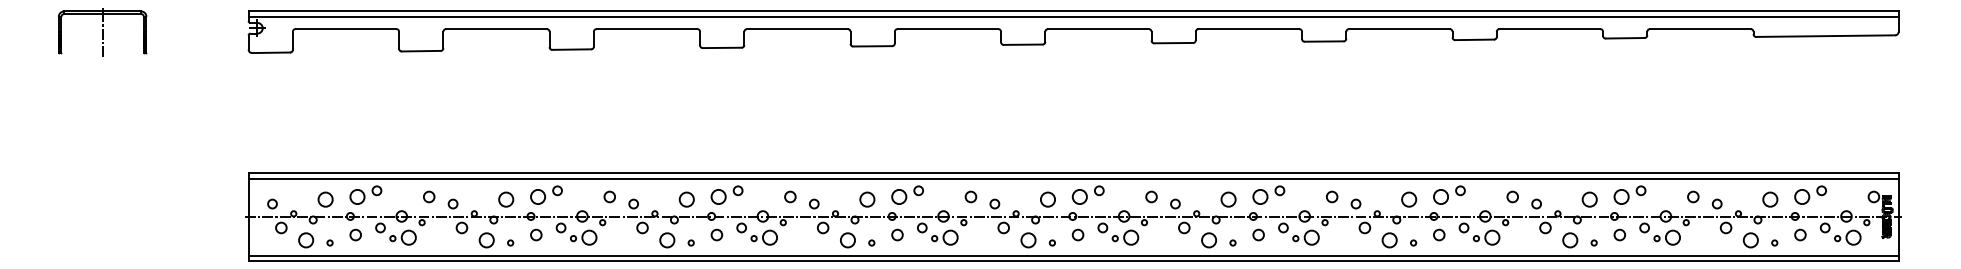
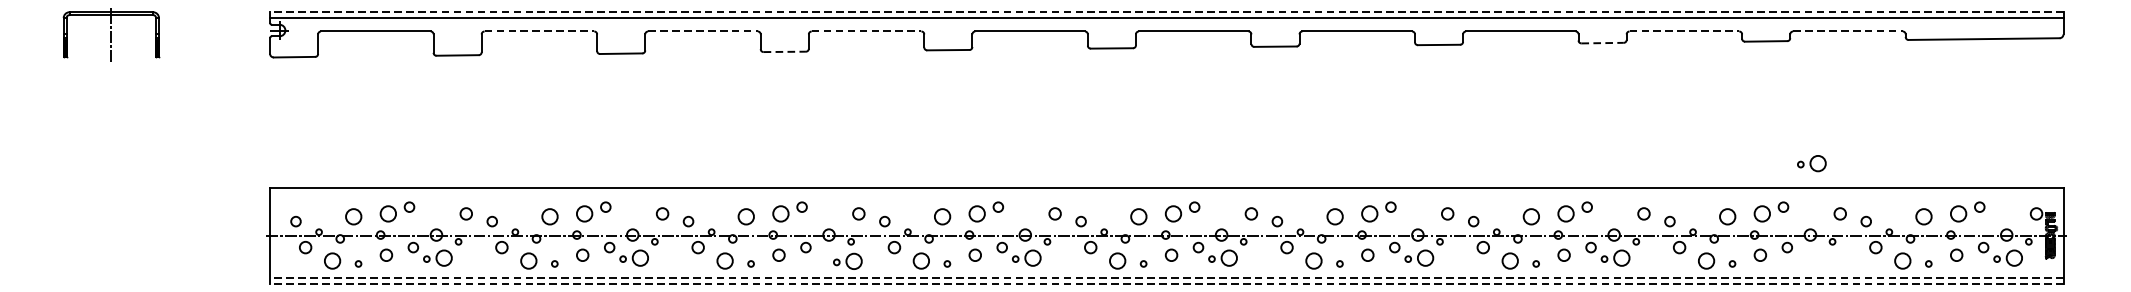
line: (1073, 11) -> (1166, 12), solid -> dashed
line: (496, 29) -> (539, 31), solid -> dashed
line: (647, 29) -> (703, 31), solid -> dashed
line: (797, 29) -> (866, 31), solid -> dashed
line: (1550, 29) -> (1685, 31), solid -> dashed
line: (1700, 29) -> (1848, 31), solid -> dashed
line: (1475, 39) -> (1603, 42), solid -> dashed
line: (722, 47) -> (785, 51), solid -> dashed
line: (1073, 178) -> (1166, 193), removed
part: (763, 237) -> (847, 261), moved
part: (1666, 237) -> (1811, 163), moved
line: (1073, 255) -> (1166, 277), solid -> dashed
line: (1073, 261) -> (1166, 284), solid -> dashed

